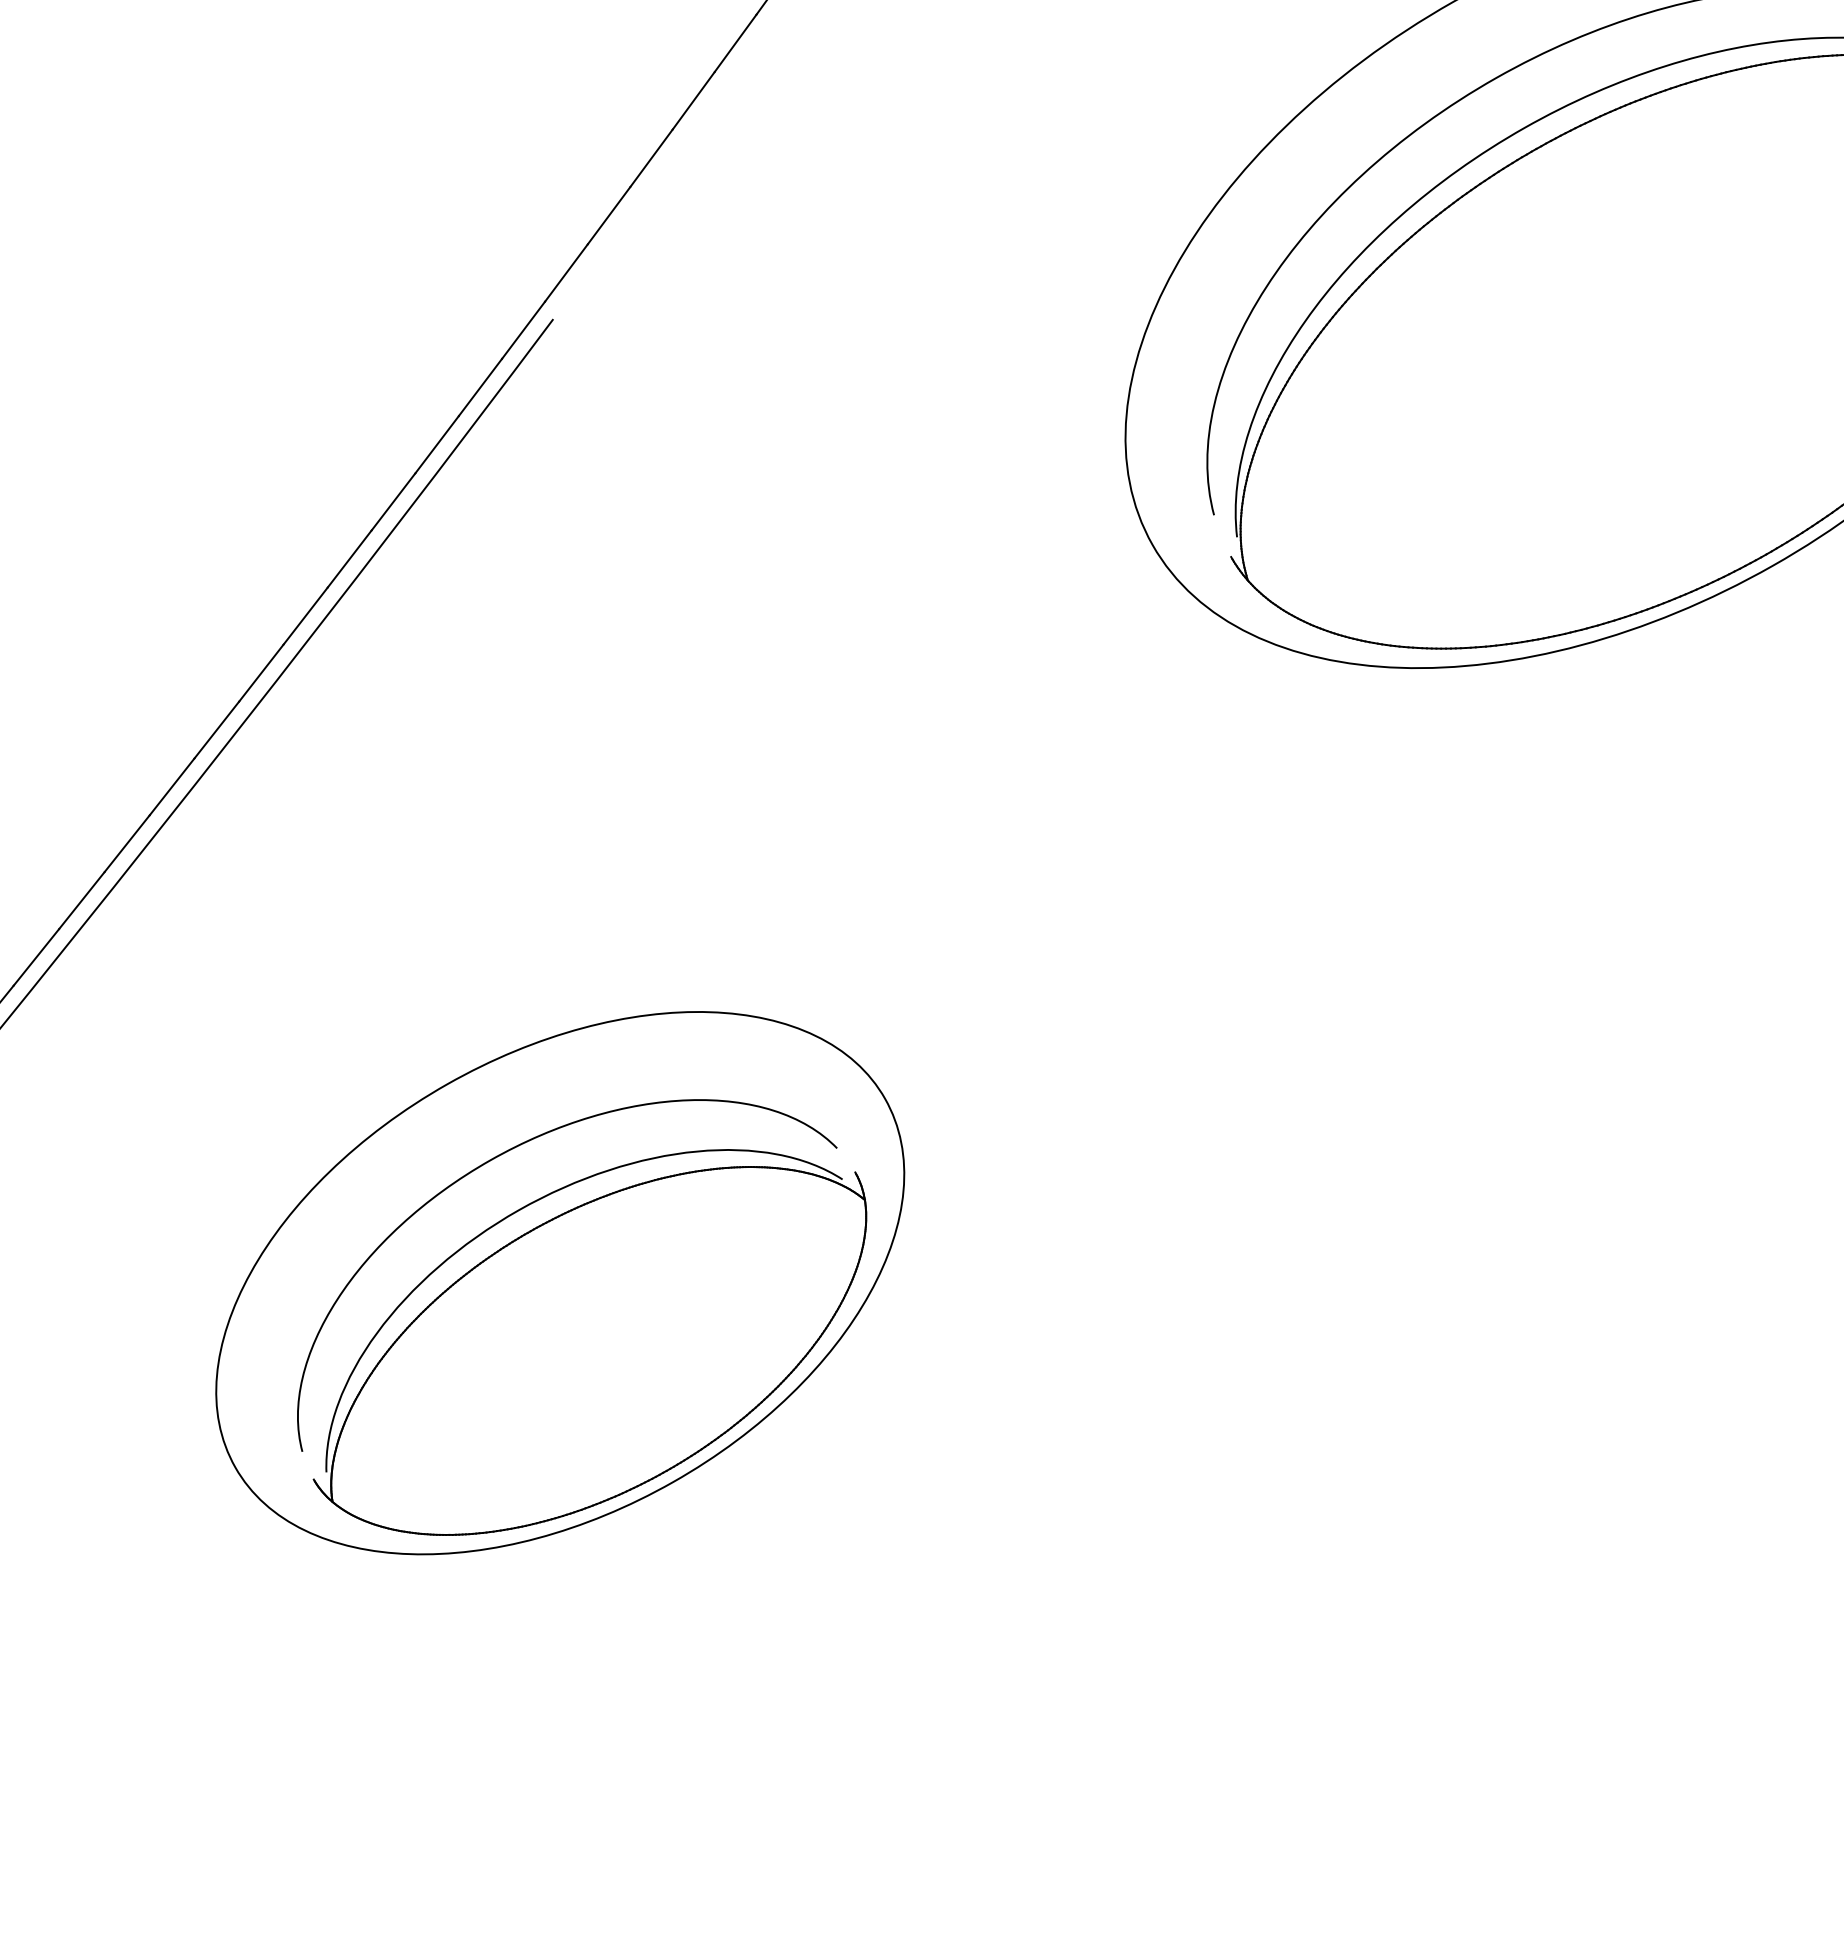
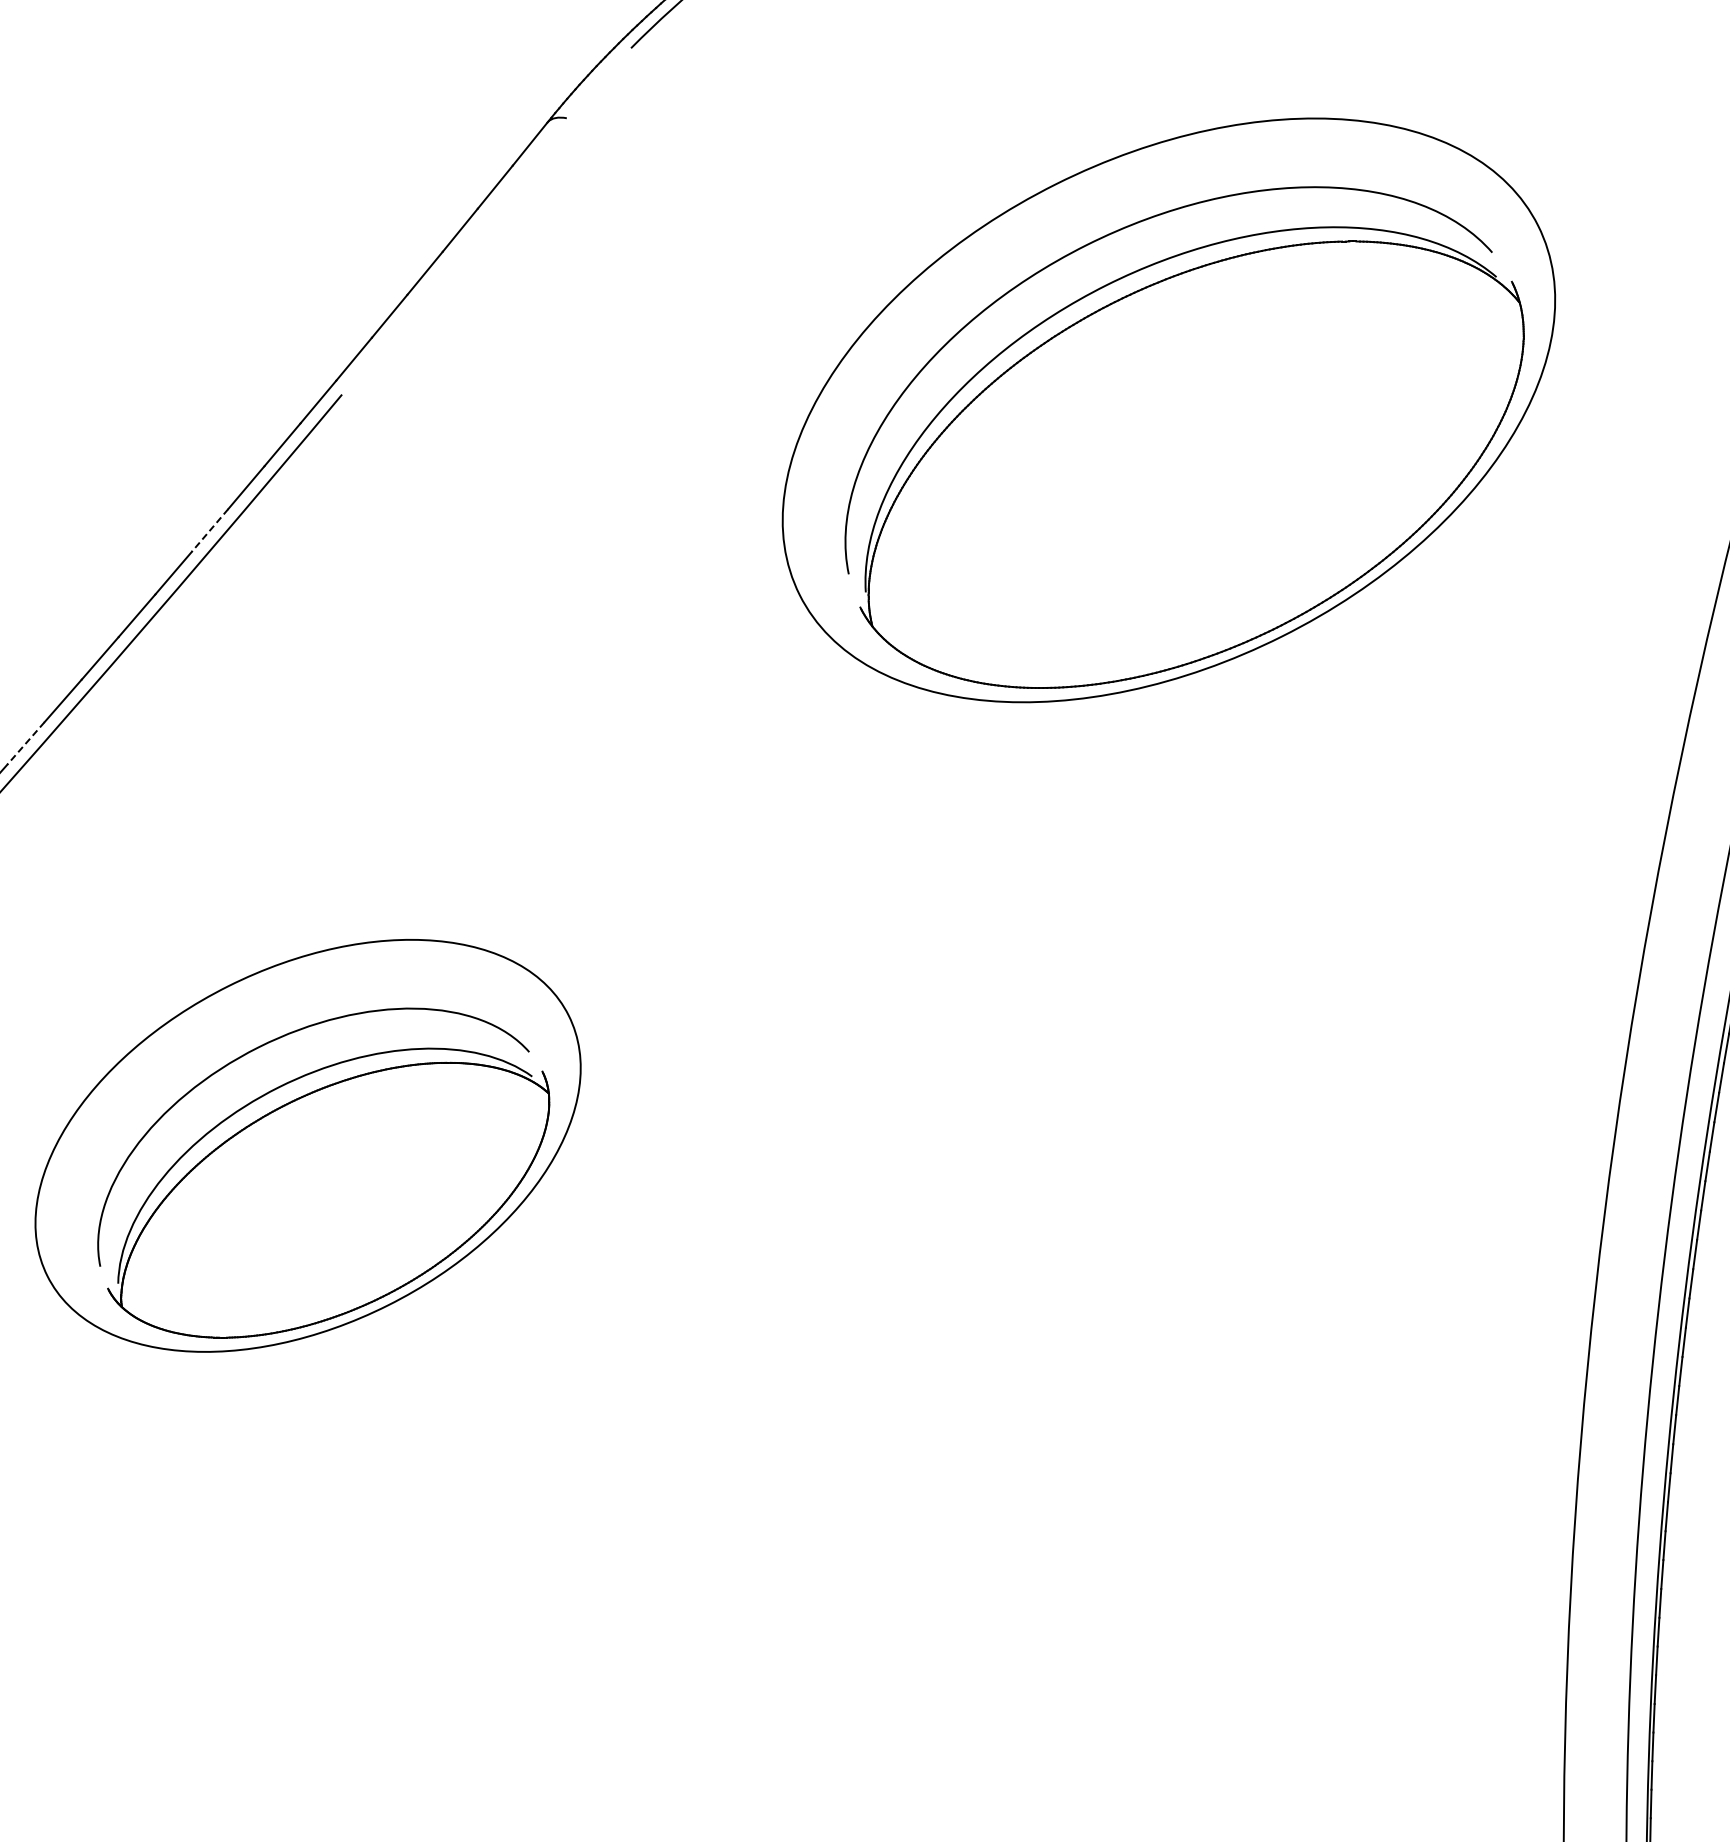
line: (392, 502) -> (209, 530), solid -> dashed
line: (171, 787) -> (25, 743), solid -> dashed

